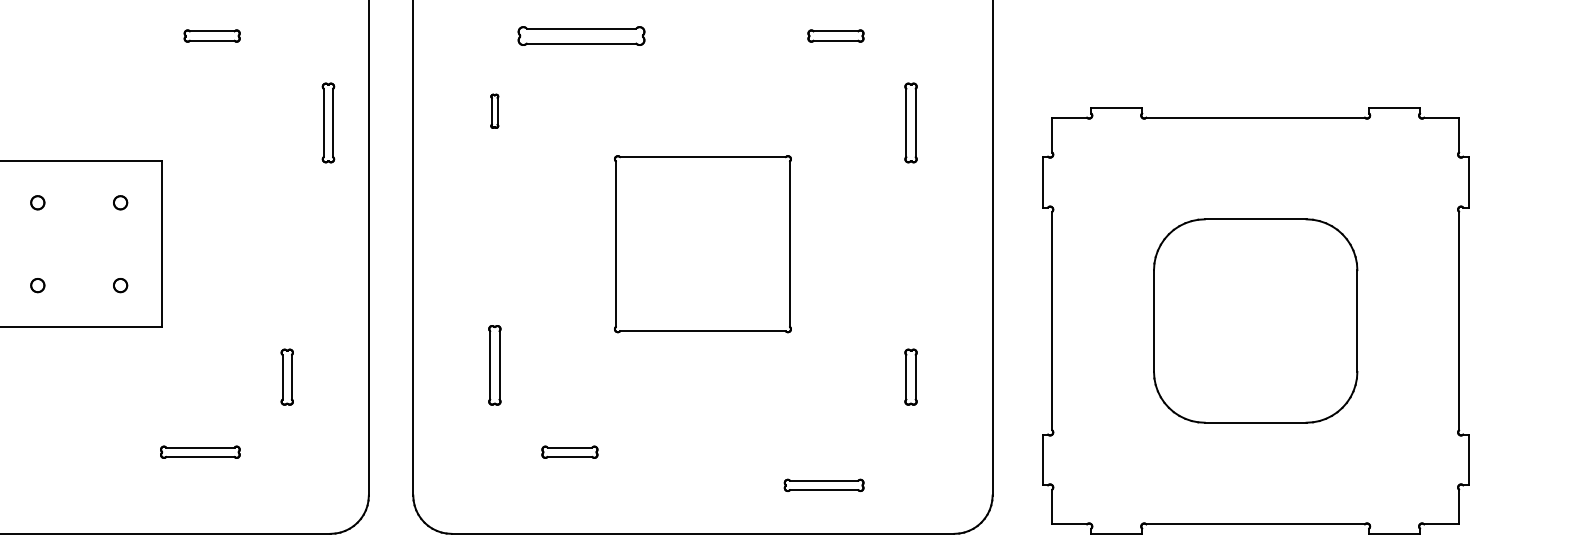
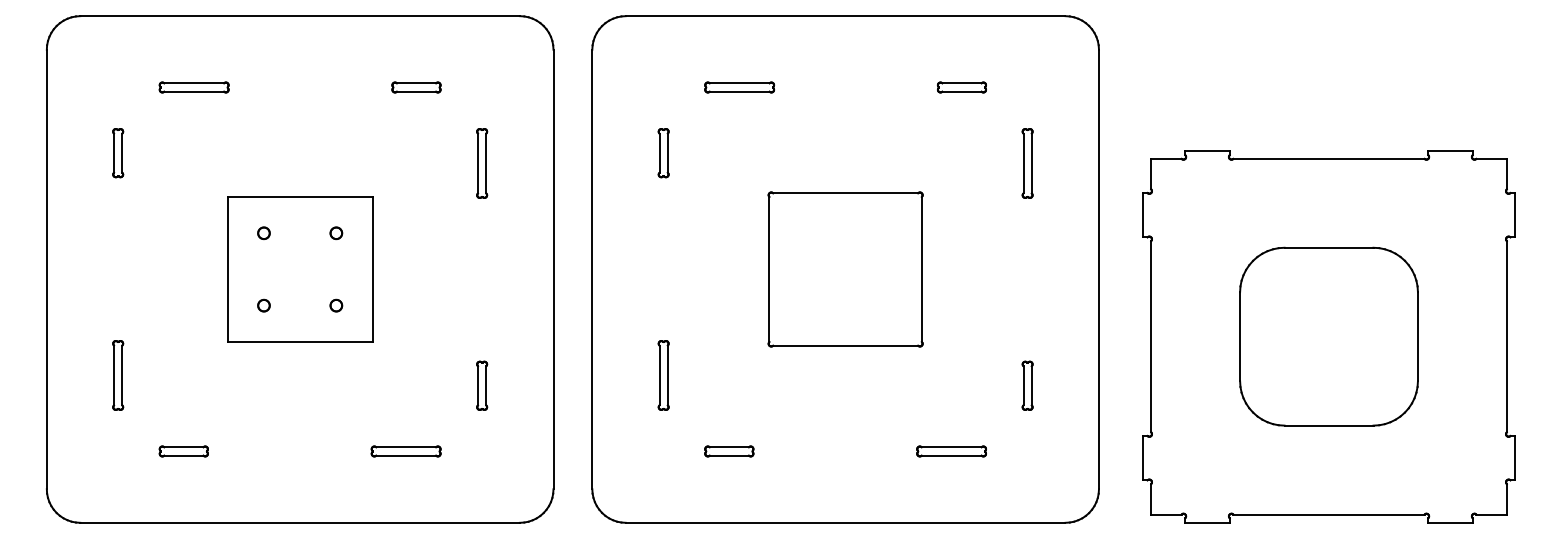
part: (581, 36) -> (739, 87), size x0.62
part: (494, 111) -> (663, 153), size x1.67
part: (328, 122) -> (482, 163), moved
part: (823, 485) -> (951, 451), moved

